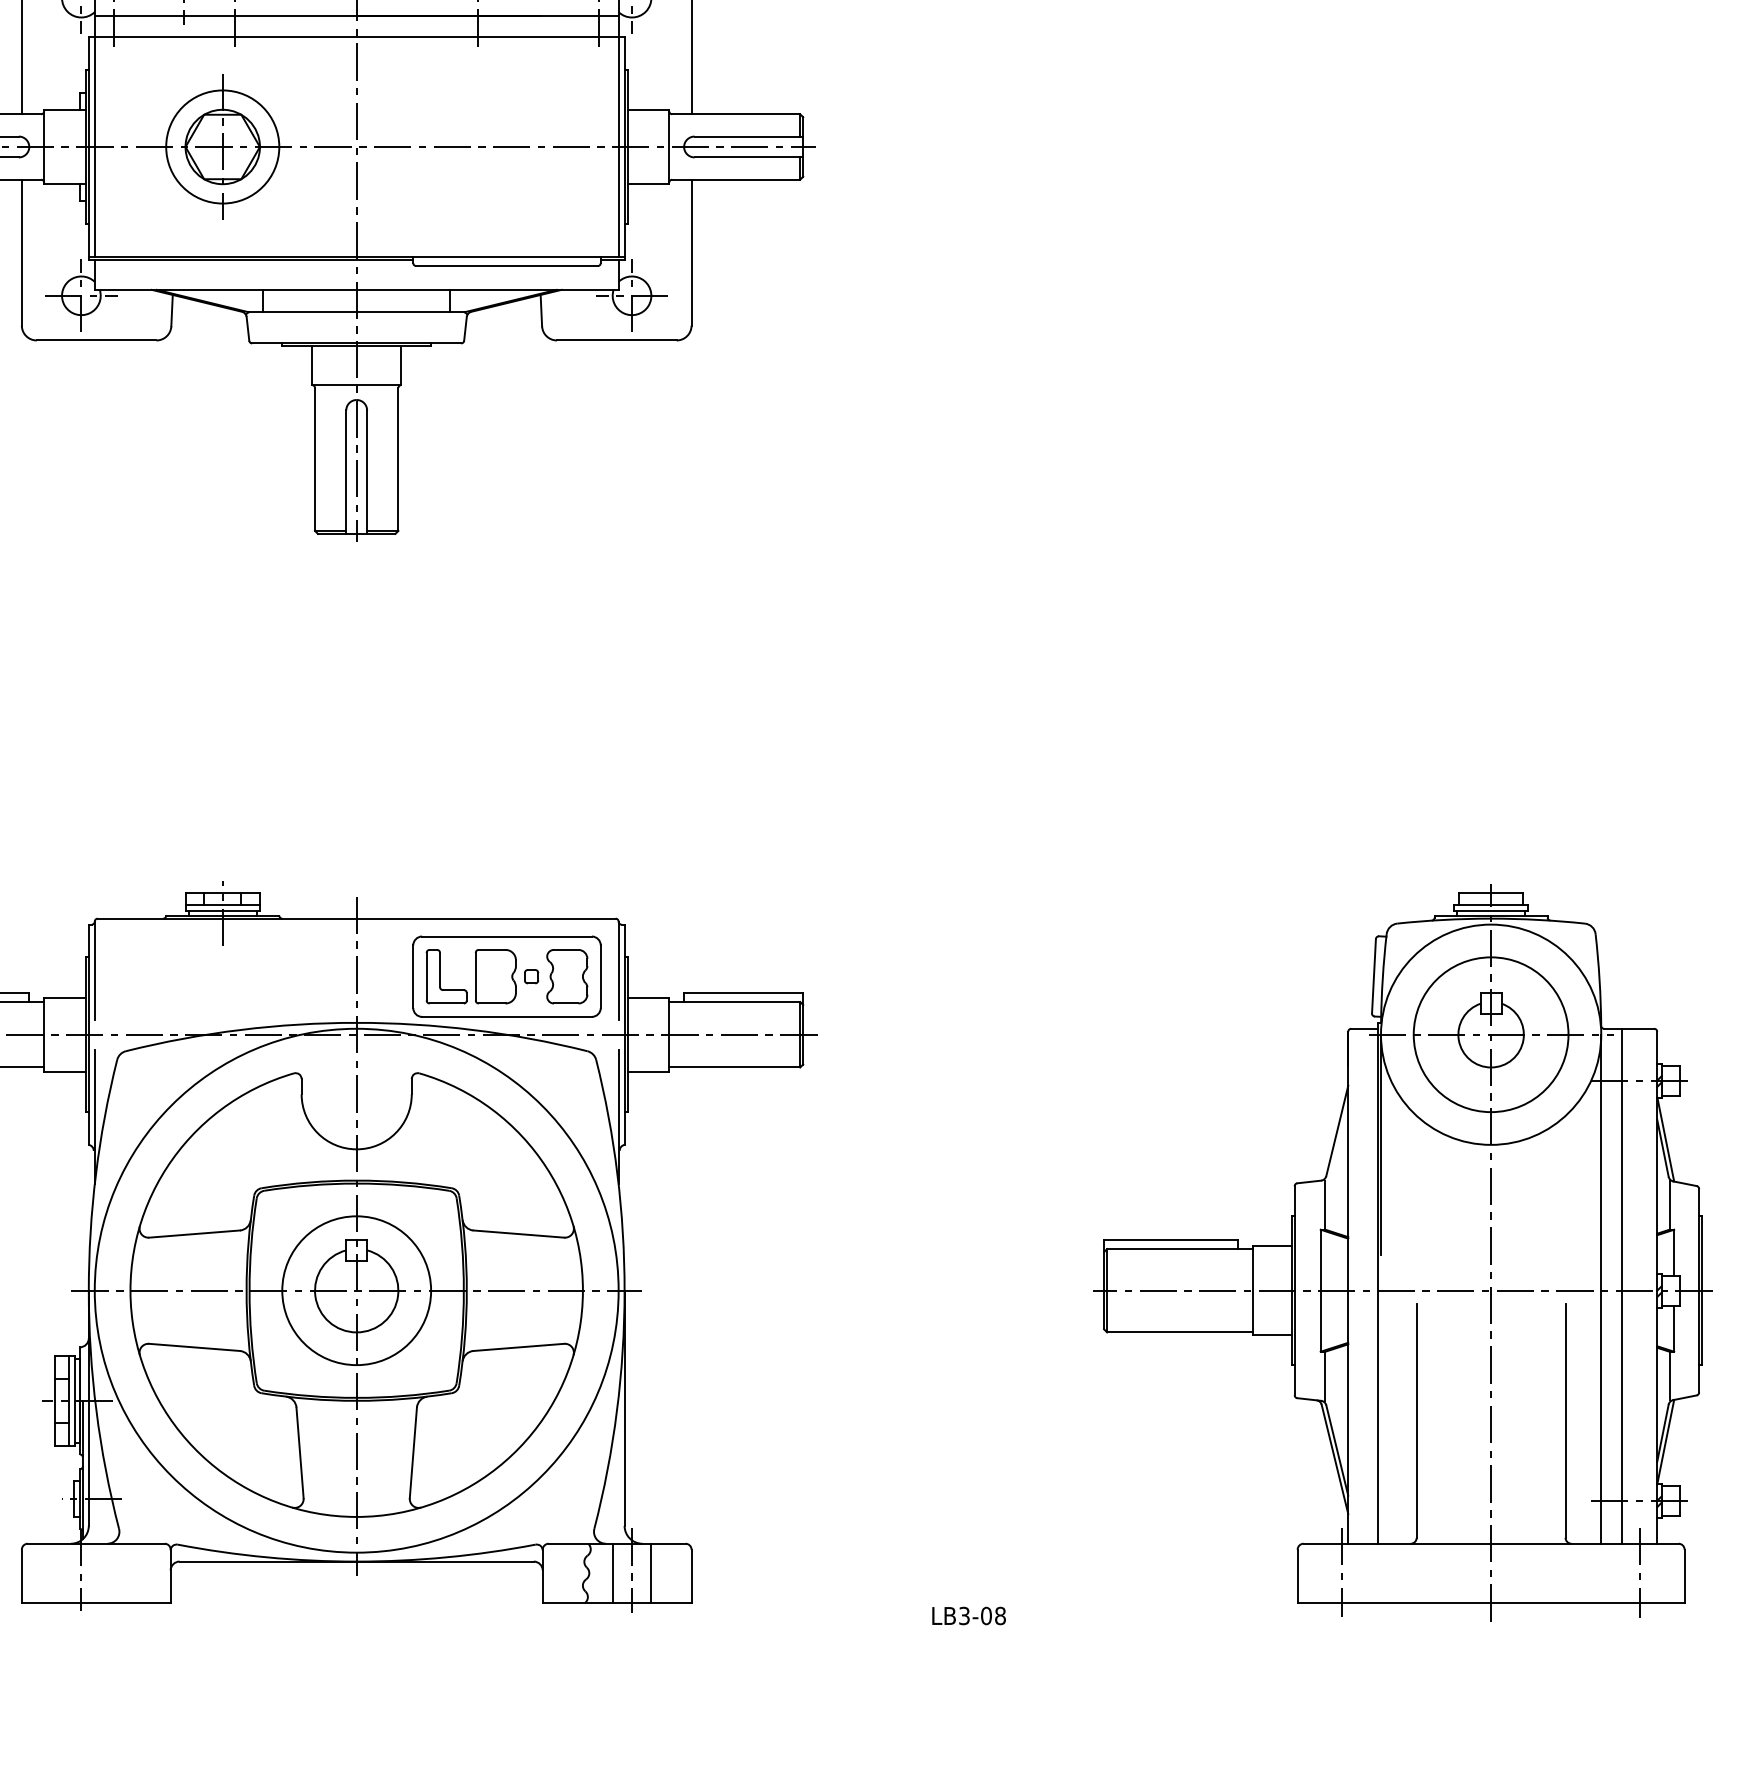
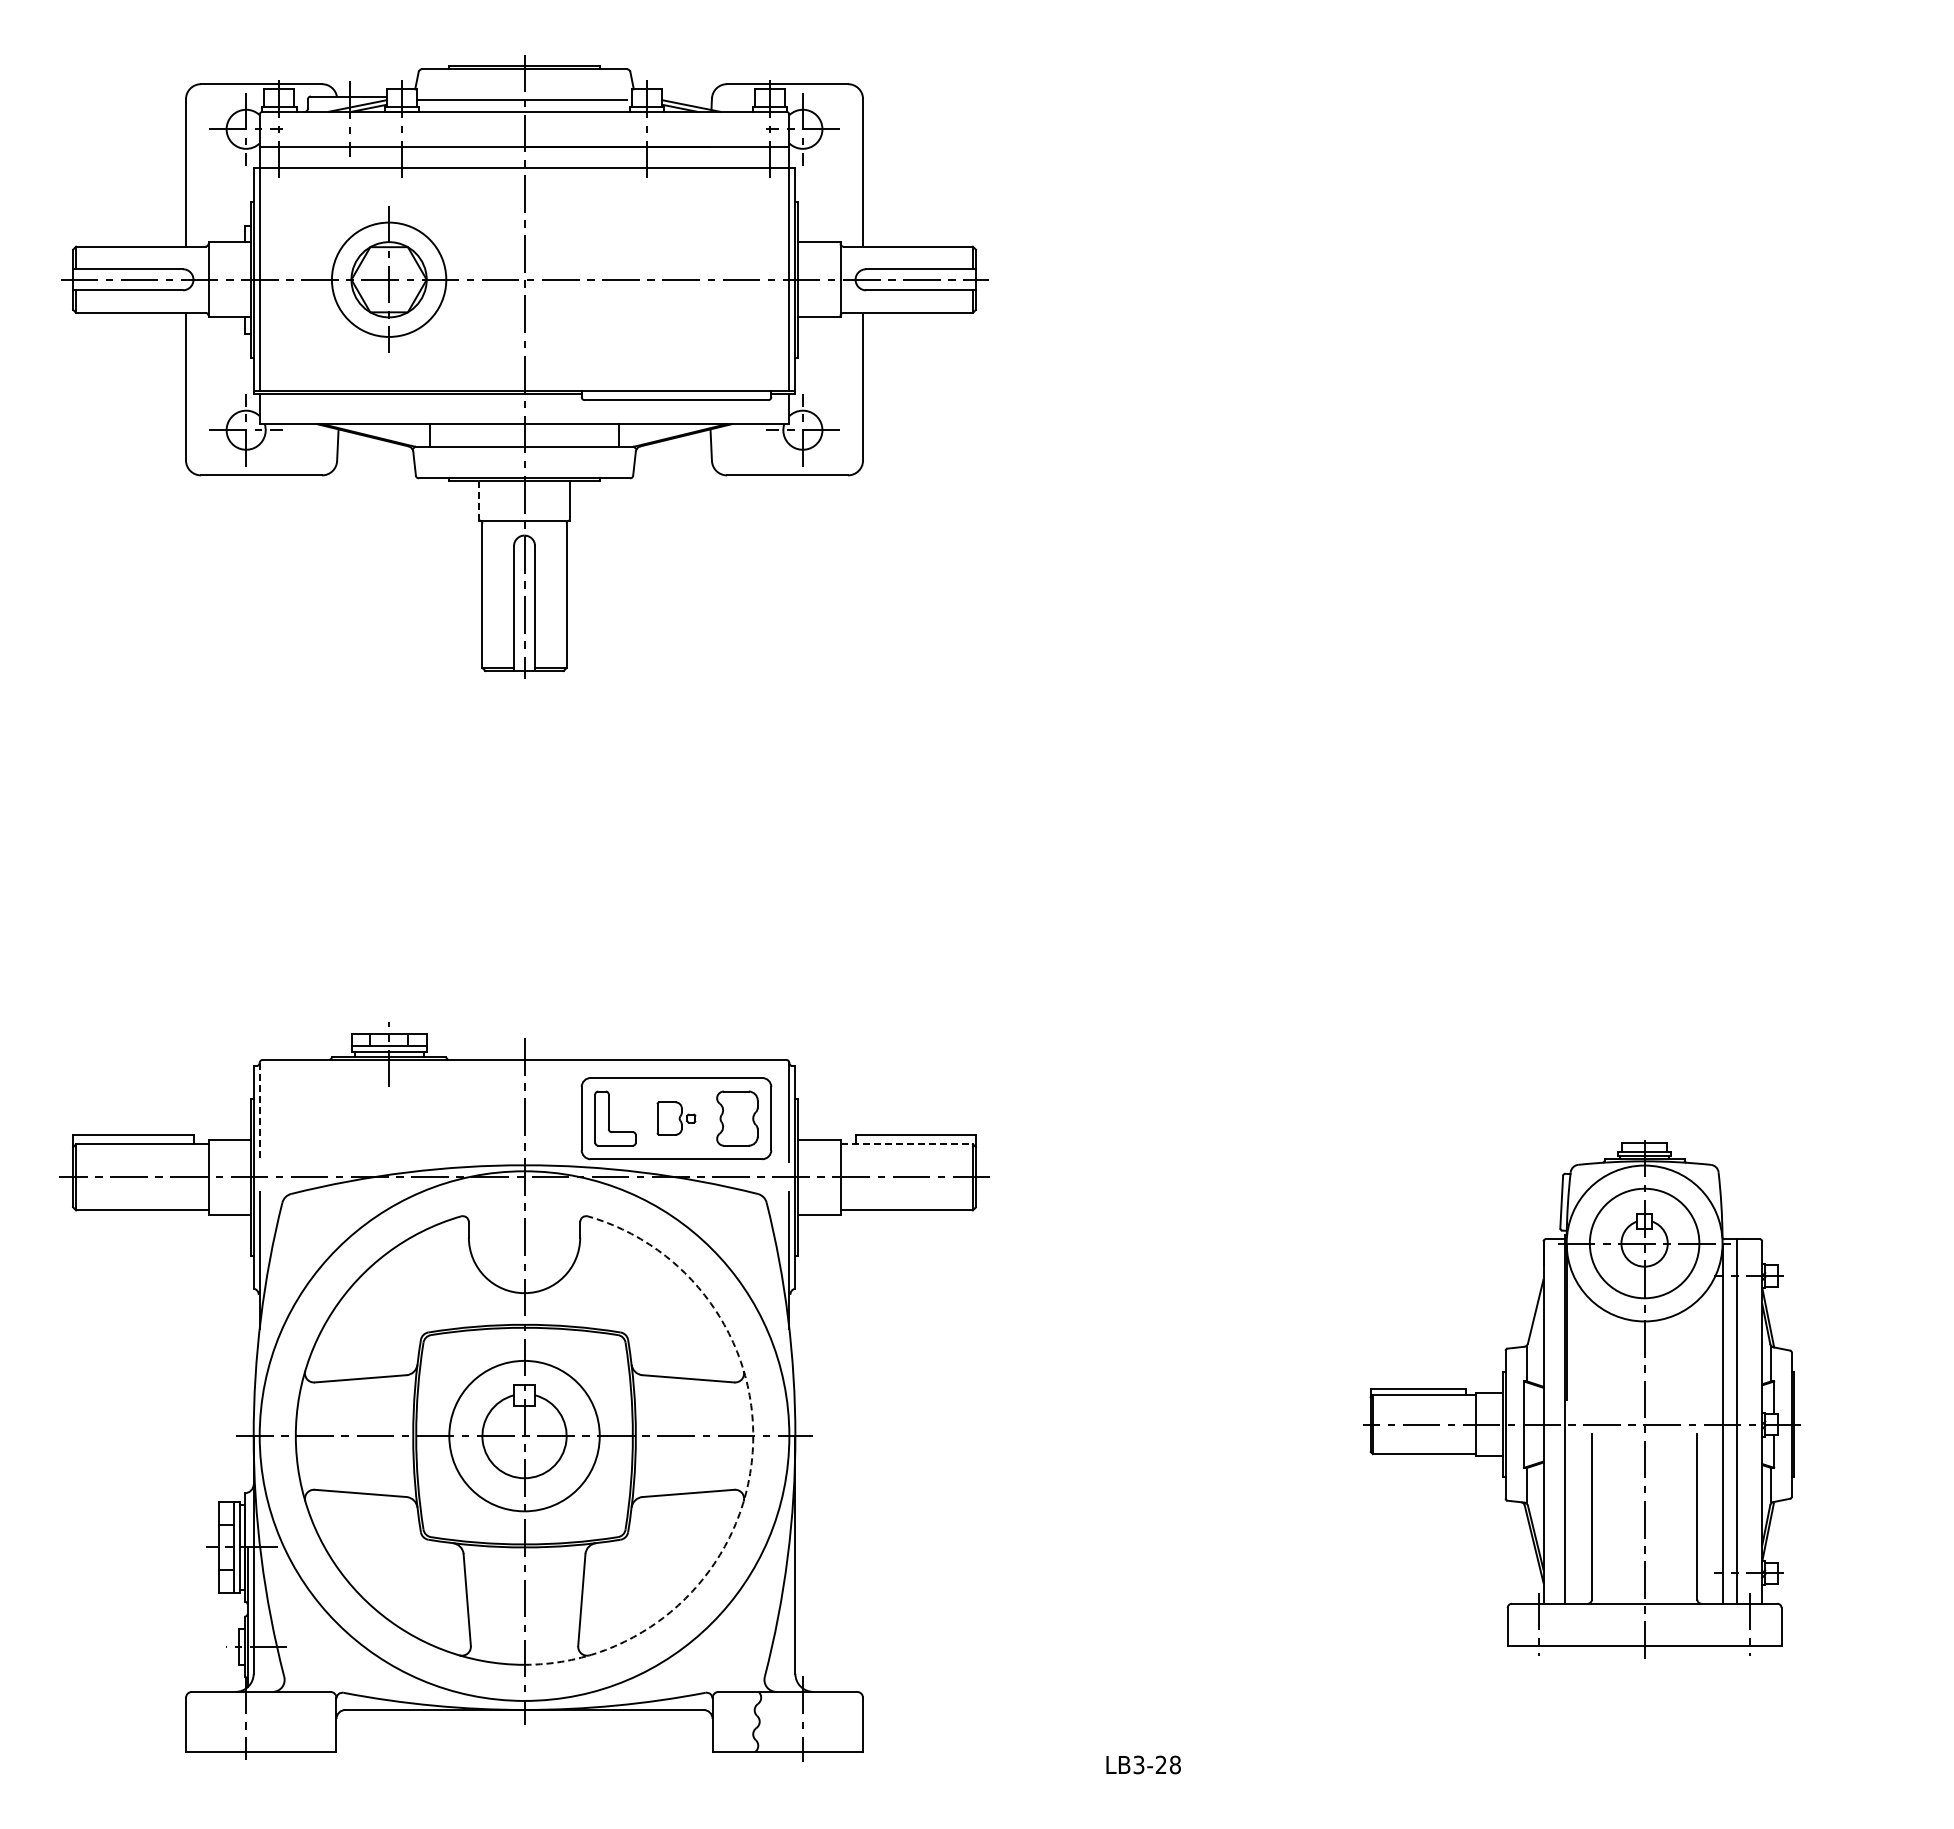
line: (312, 365) -> (479, 500), solid -> dashed
line: (94, 970) -> (259, 1112), solid -> dashed
part: (507, 976) -> (676, 1118), size x0.6
line: (735, 1002) -> (907, 1144), solid -> dashed
part: (1402, 1252) -> (1581, 1397), size x0.7
arc: (581, 1322) -> (751, 1468), solid -> dashed
line: (612, 1573) -> (783, 1721), removed
line: (651, 1573) -> (822, 1721), removed
text: (985, 1615) -> (1160, 1764), LB3-08 -> LB3-28

